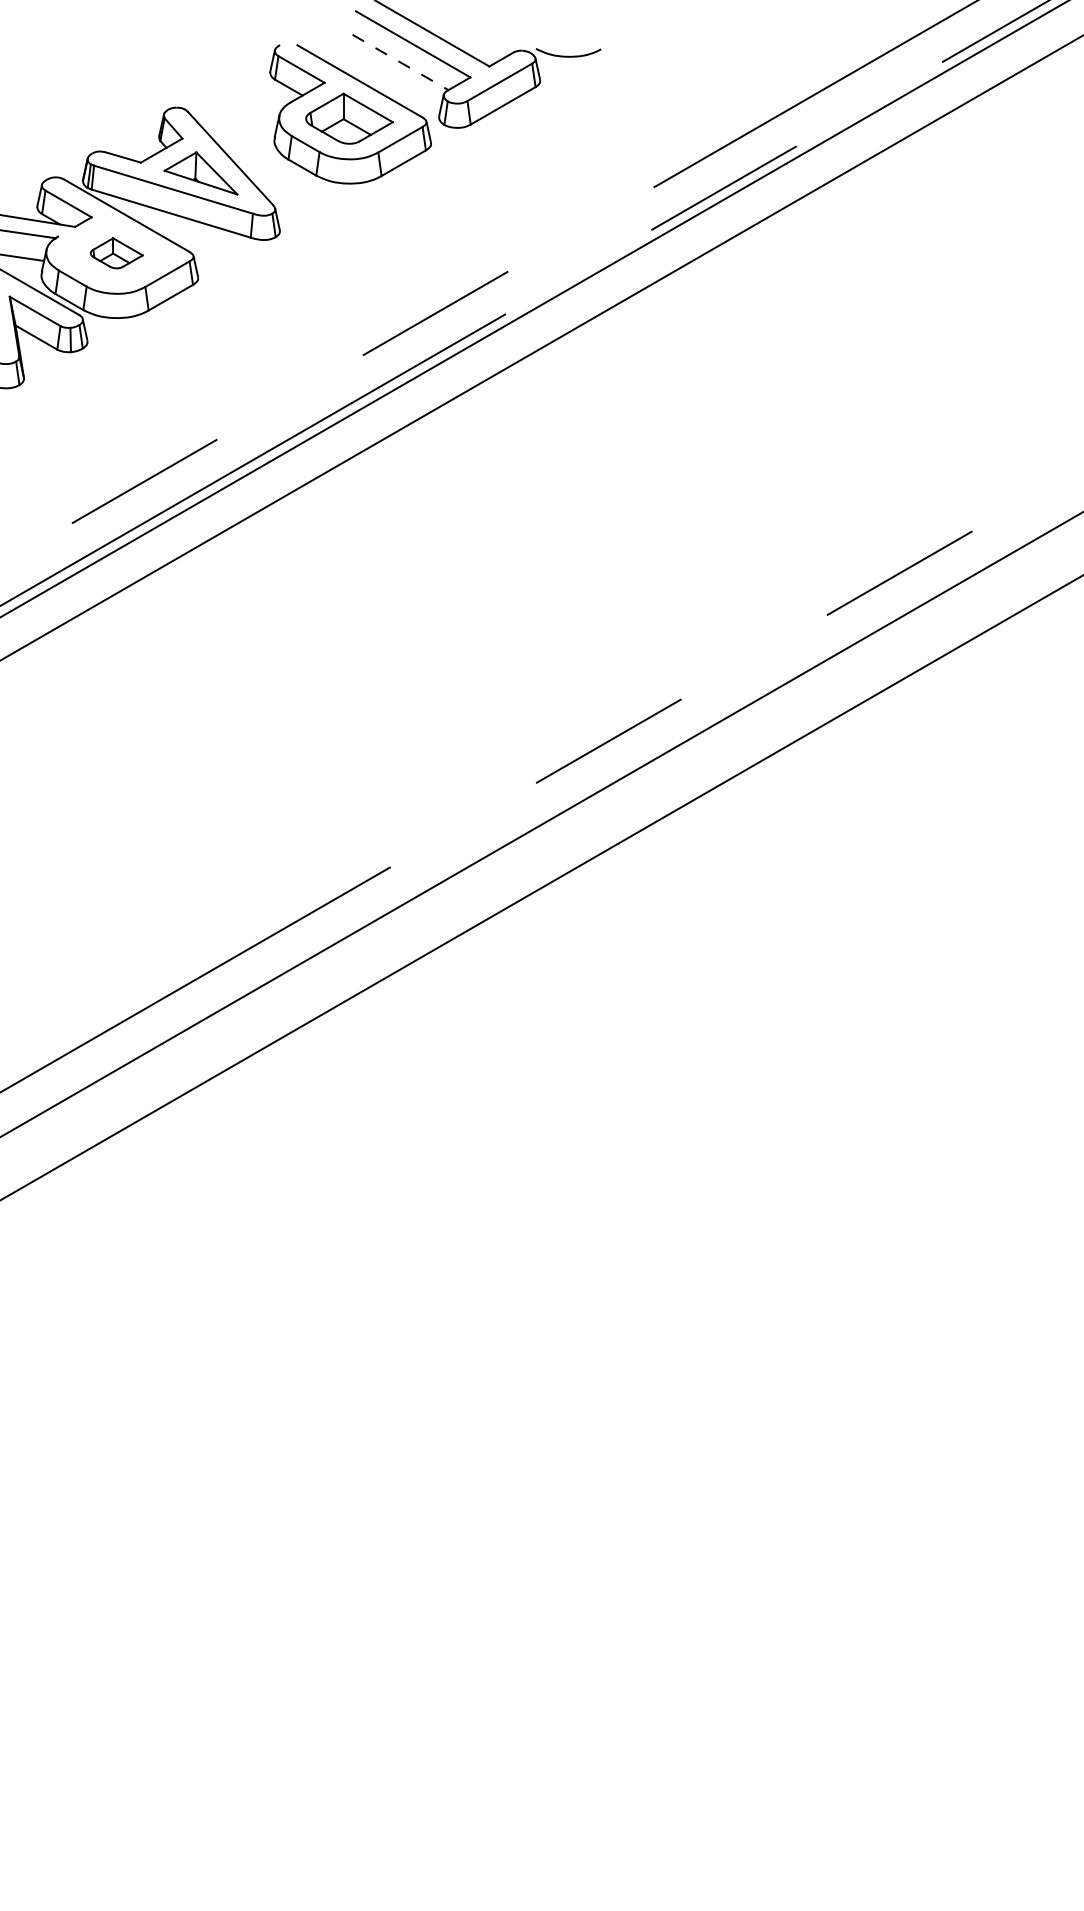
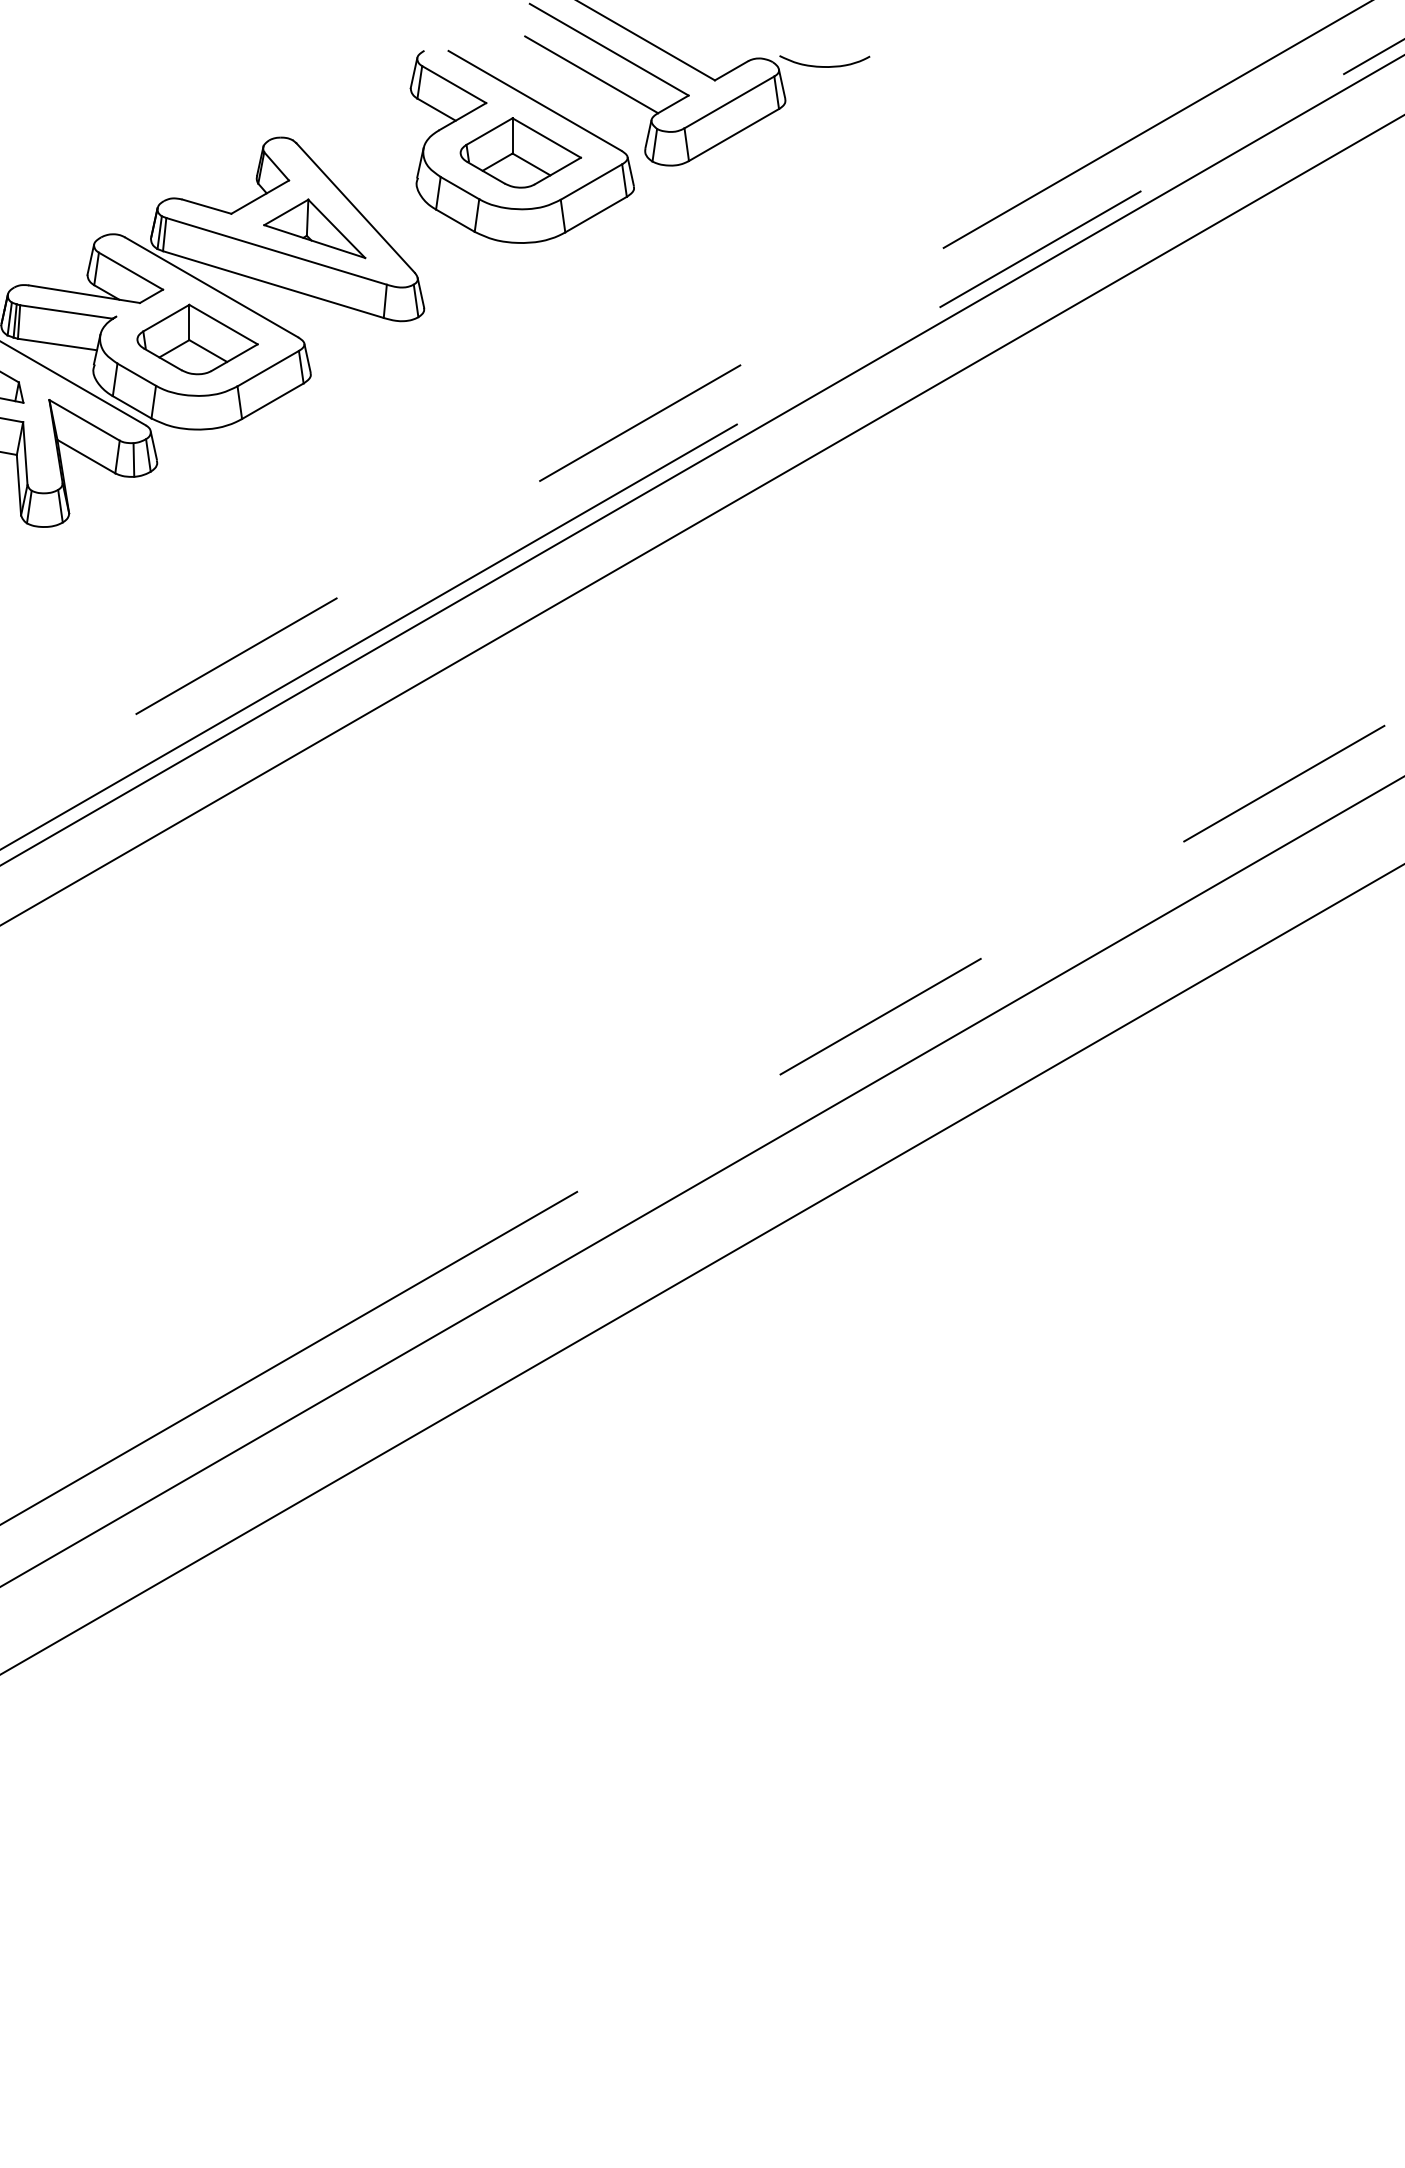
line: (400, 62) -> (591, 74), dashed -> solid
part: (116, 253) -> (197, 339), size x1.67

